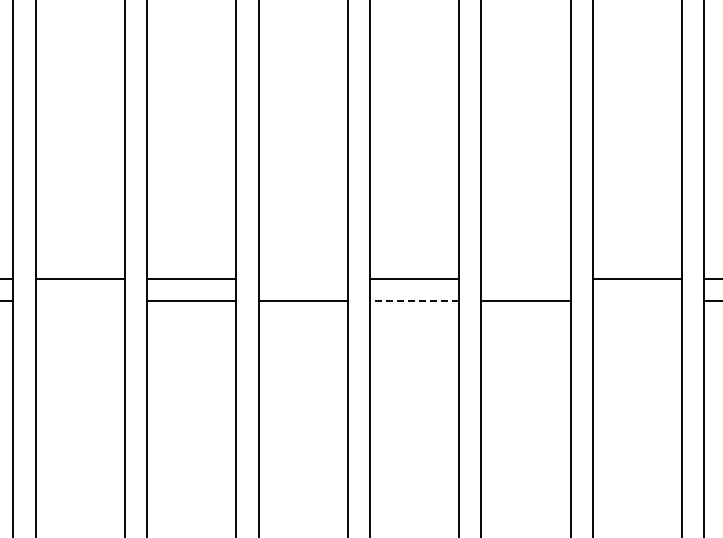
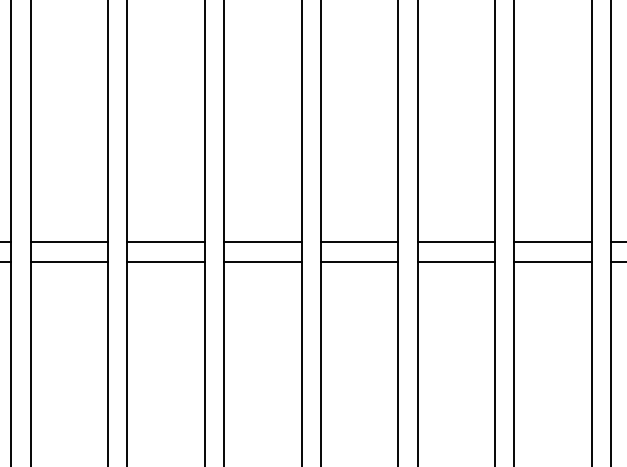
line: (302, 279) -> (262, 242), added
line: (525, 279) -> (455, 242), added
line: (79, 301) -> (68, 261), added
line: (414, 301) -> (359, 261), dashed -> solid
line: (637, 301) -> (552, 261), added

